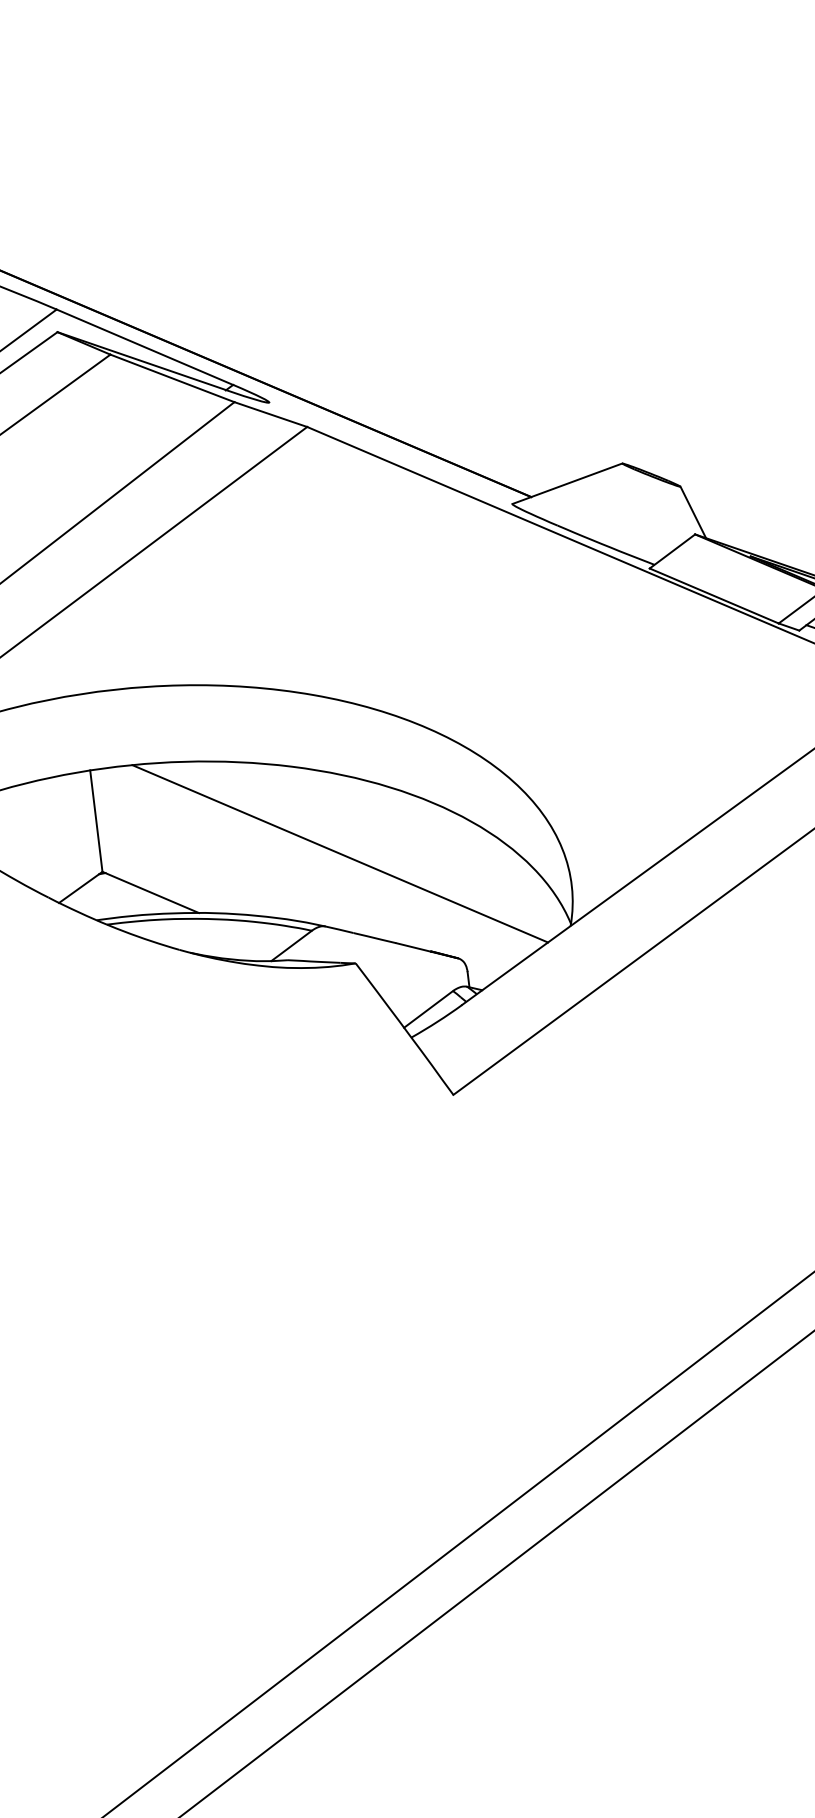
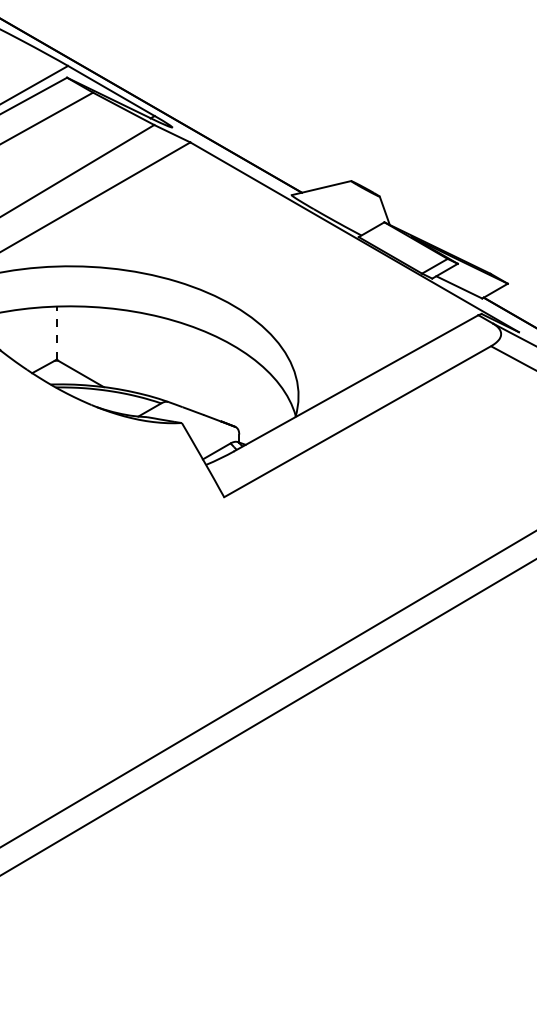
line: (96, 821) -> (56, 333), solid -> dashed
line: (339, 854) -> (180, 365), removed

